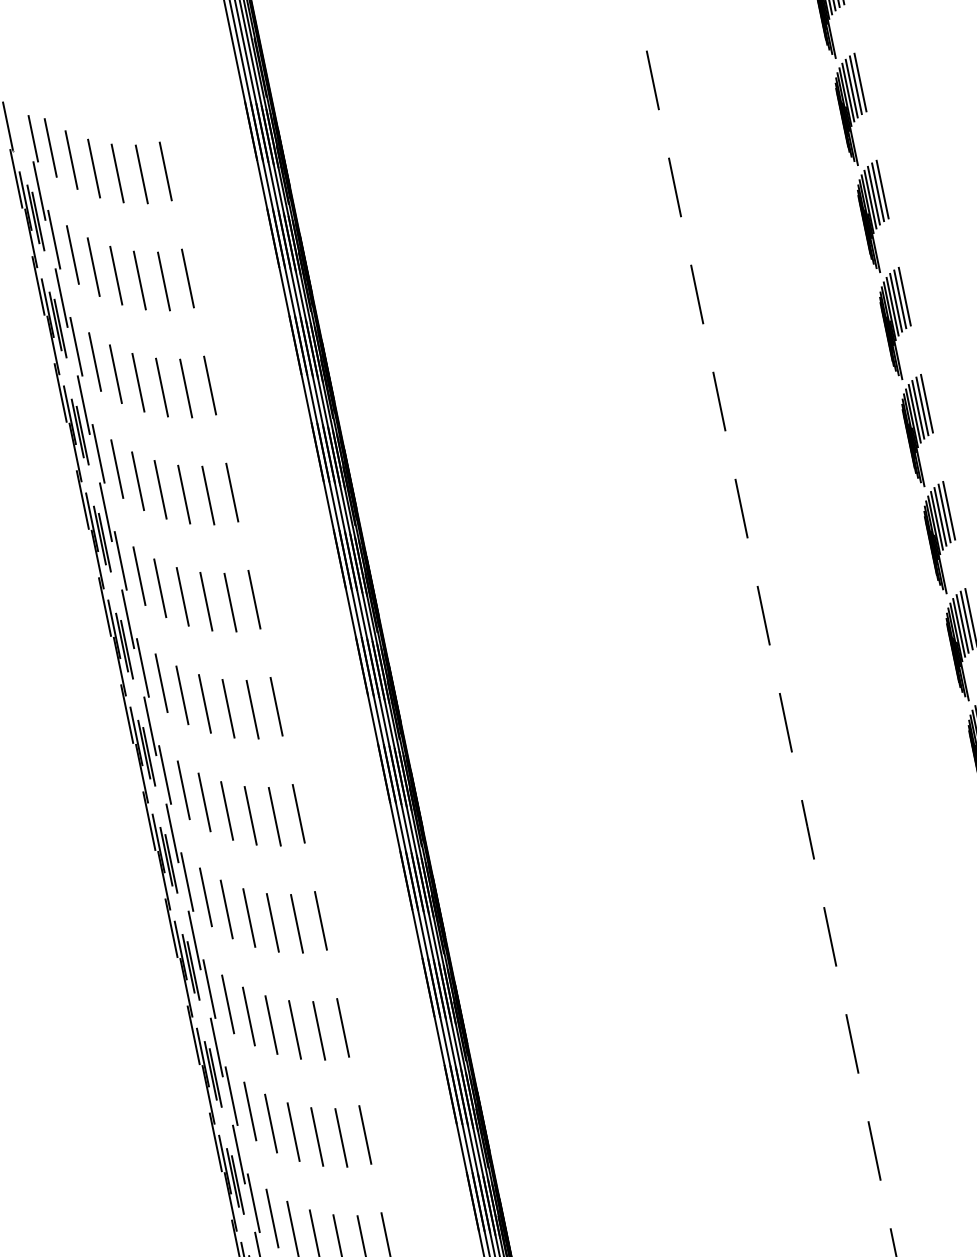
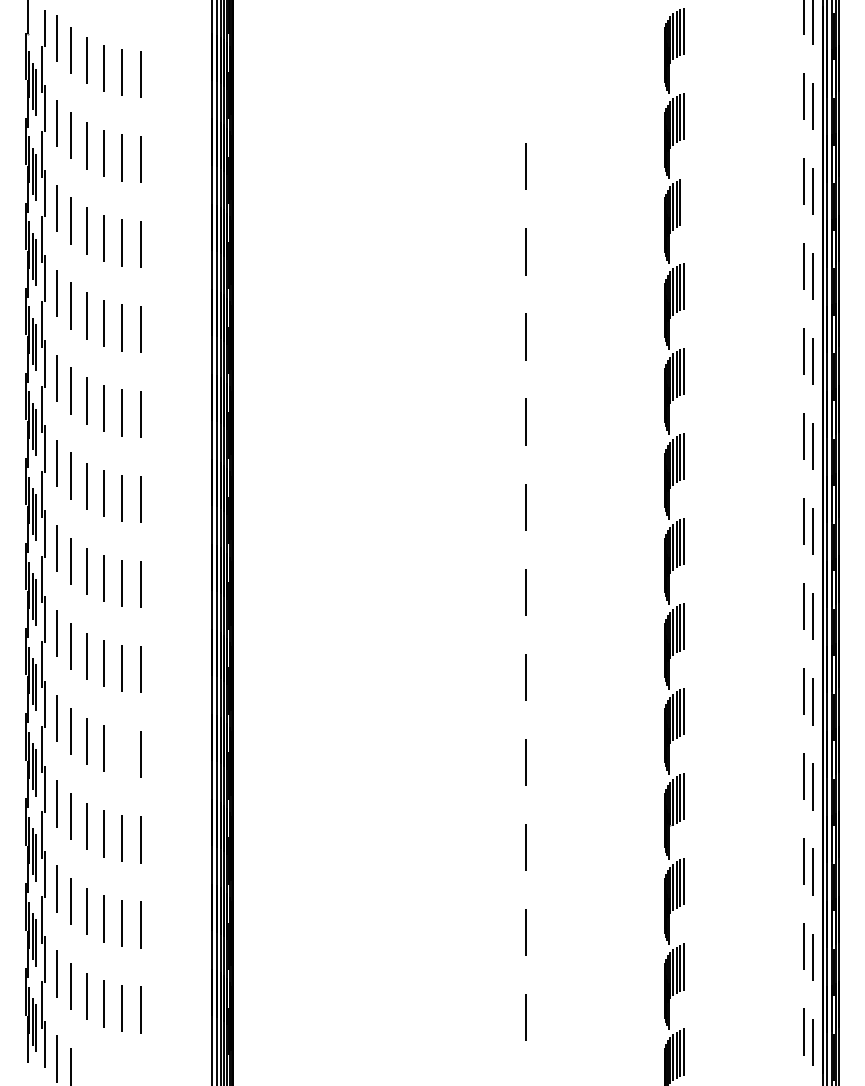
line: (653, 79) -> (526, 81), removed
line: (882, 188) -> (684, 200), removed
line: (319, 1029) -> (122, 752), removed

